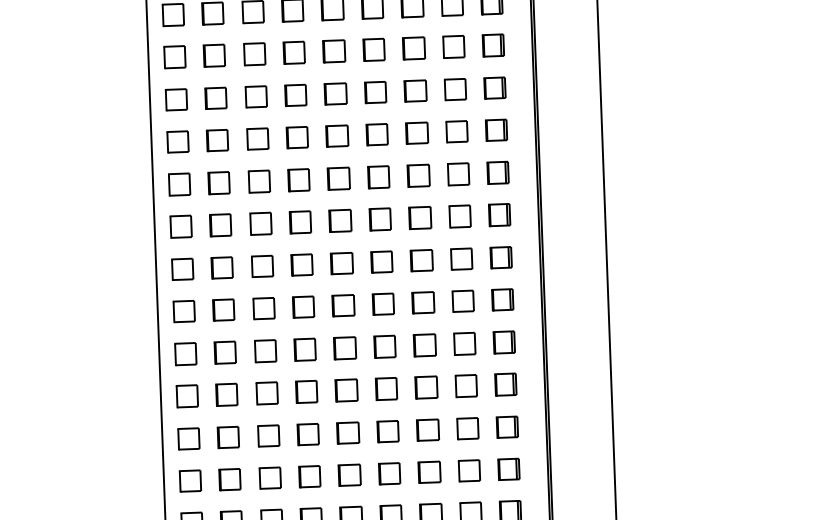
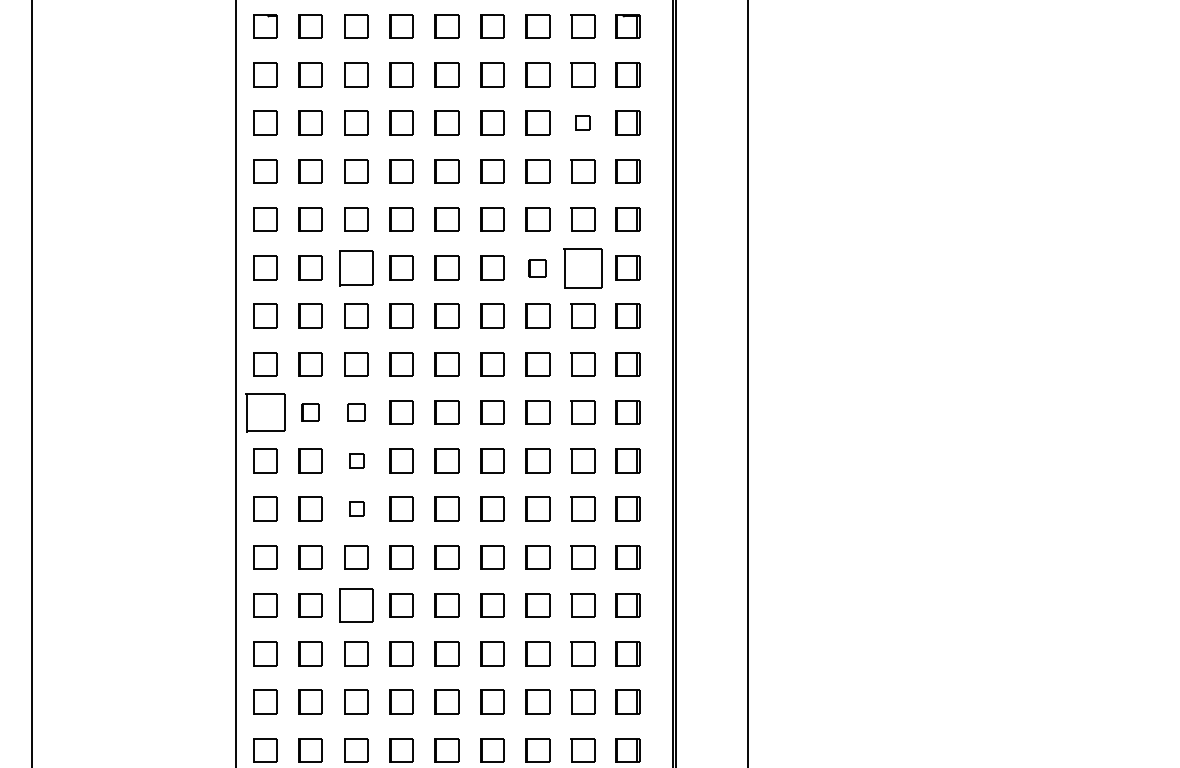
part: (453, 46) -> (582, 122), size x0.6
part: (457, 173) -> (582, 267), size x1.6
part: (418, 175) -> (537, 267), size x0.7
part: (259, 181) -> (356, 267), size x1.4
part: (264, 308) -> (356, 412), size x0.7
part: (223, 309) -> (310, 412), size x0.7
part: (184, 311) -> (265, 412), size x1.6
part: (265, 350) -> (356, 460), size x0.6
part: (267, 392) -> (356, 508), size x0.6
part: (270, 478) -> (356, 605), size x1.4

